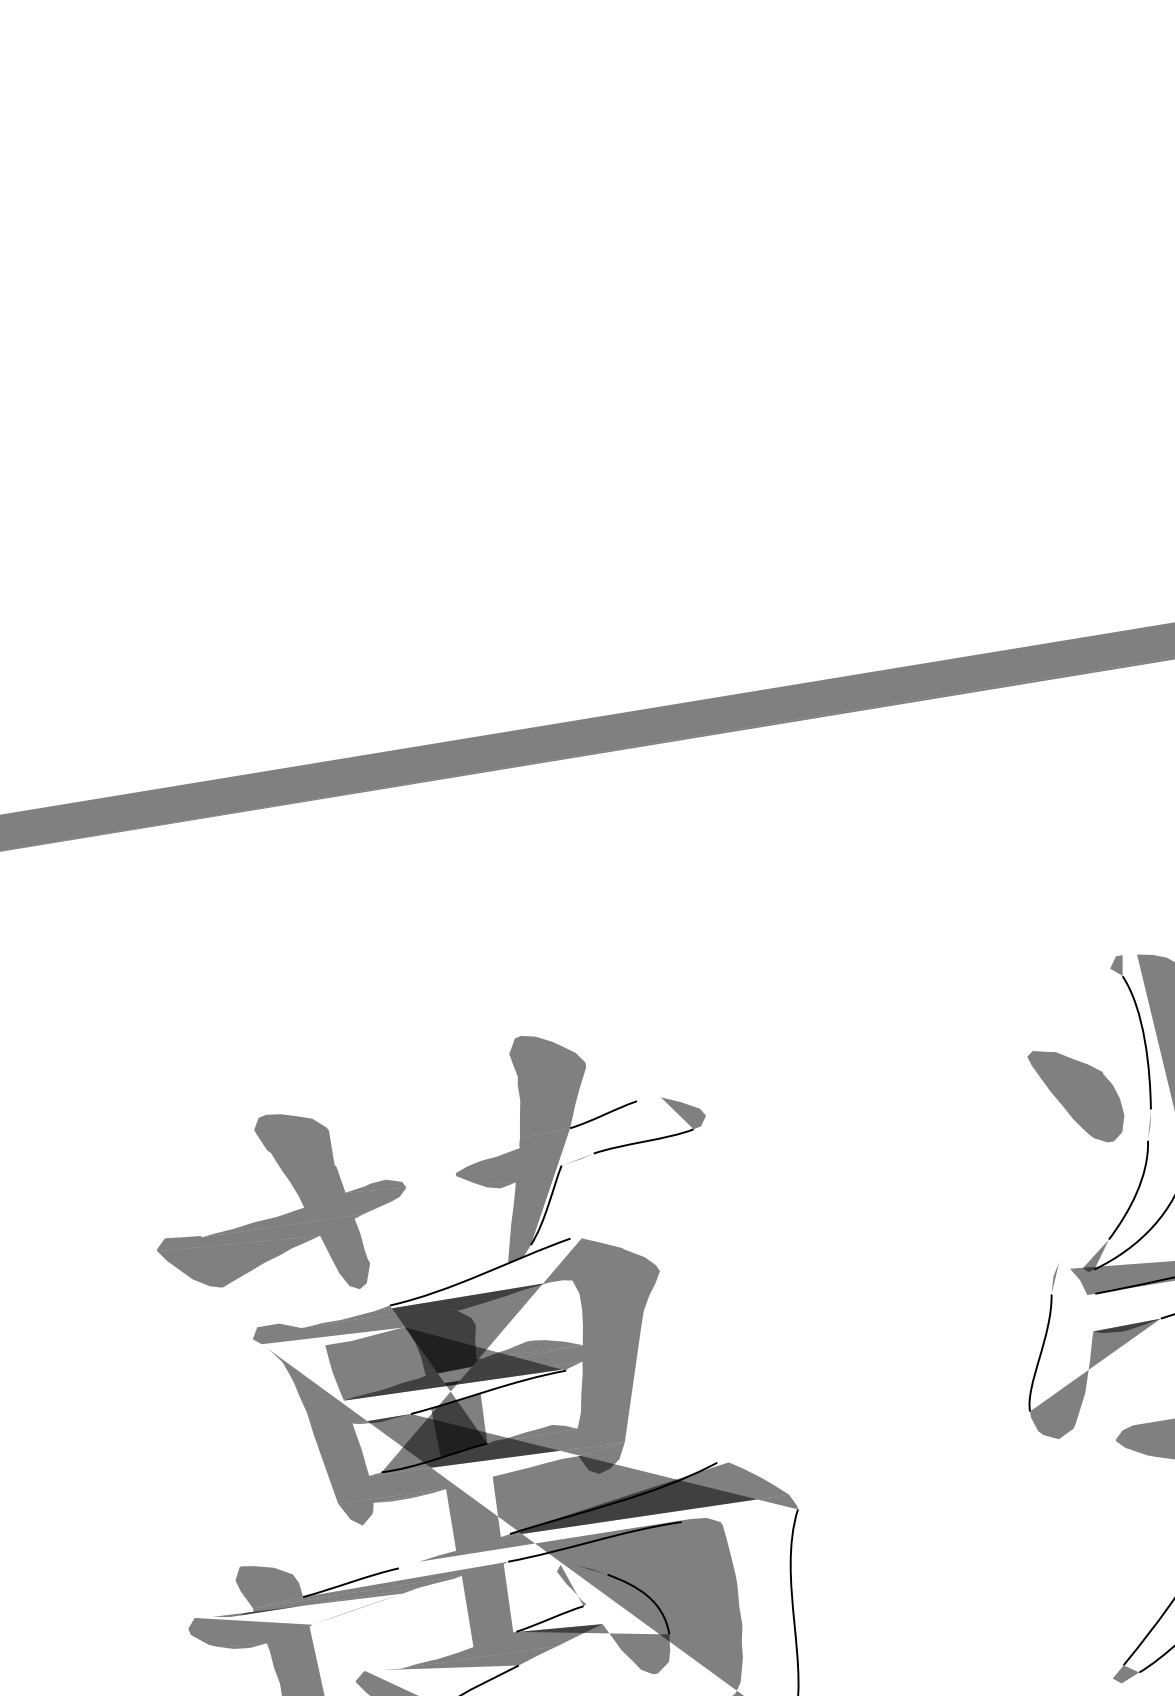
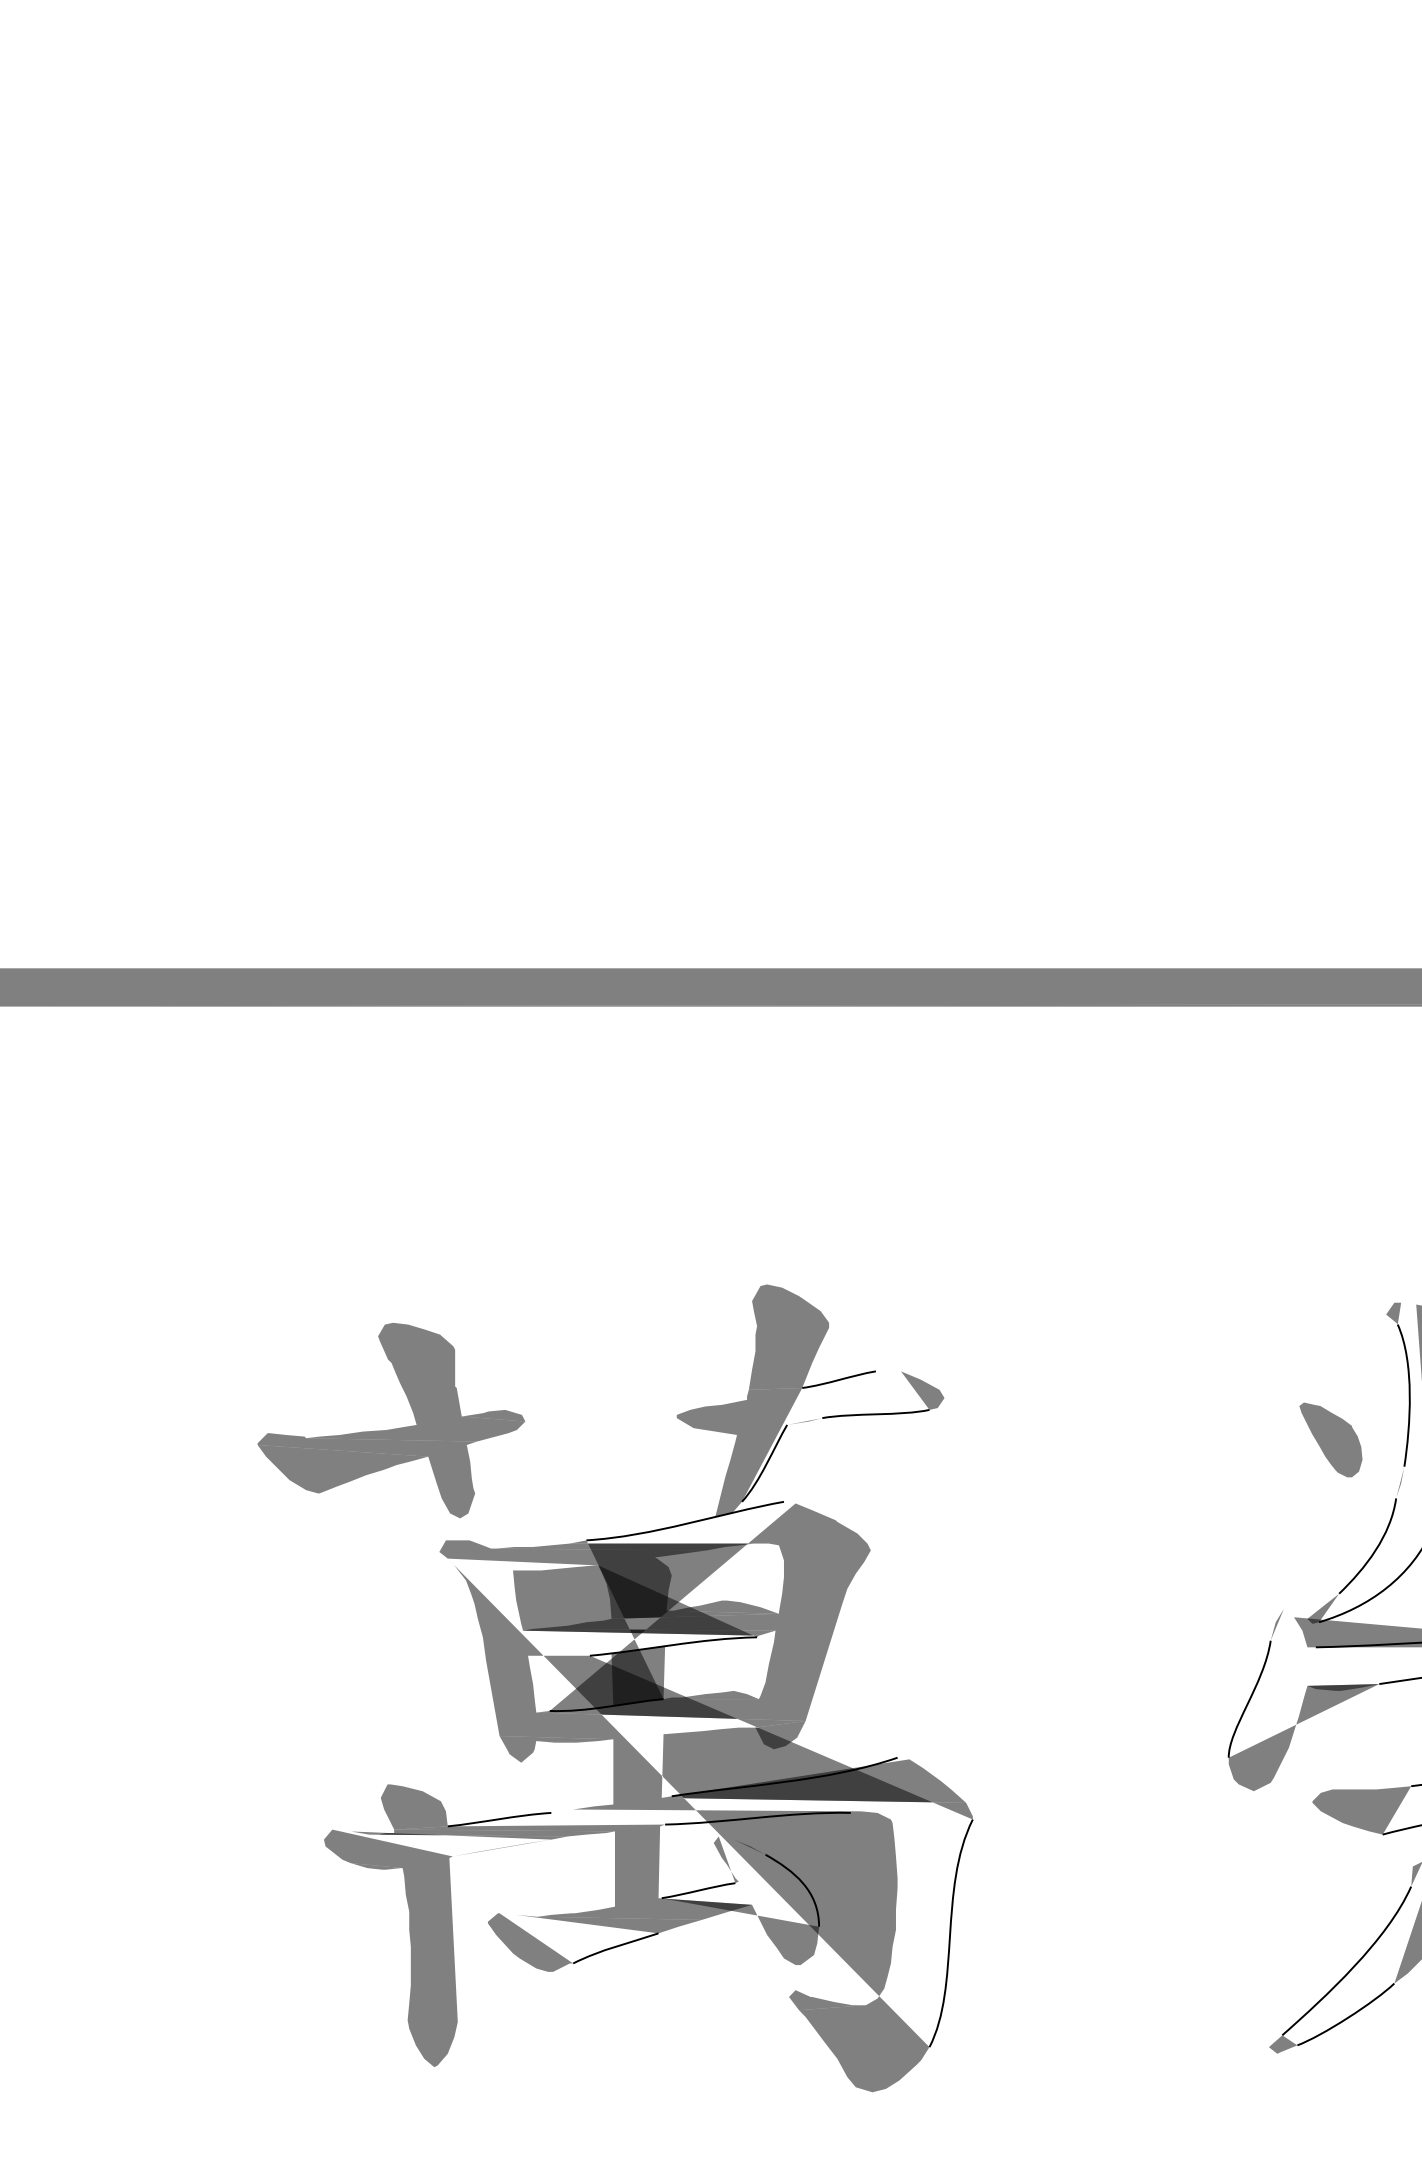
part: (1076, 1095) -> (1330, 1439), size x0.7
fill: (495, 1184) -> (715, 1433), removed
part: (283, 1214) -> (394, 1428), moved
fill: (381, 1419) -> (558, 1656), removed

